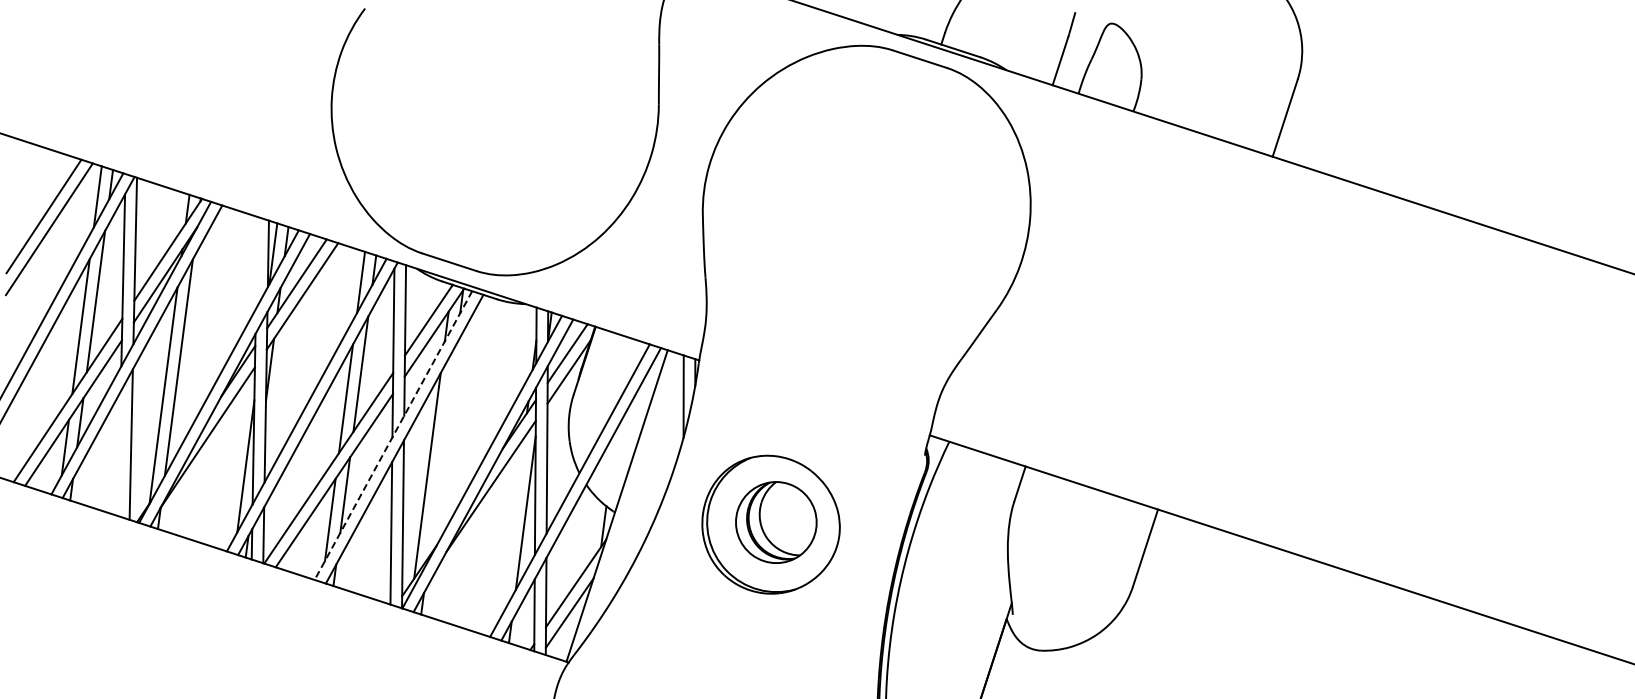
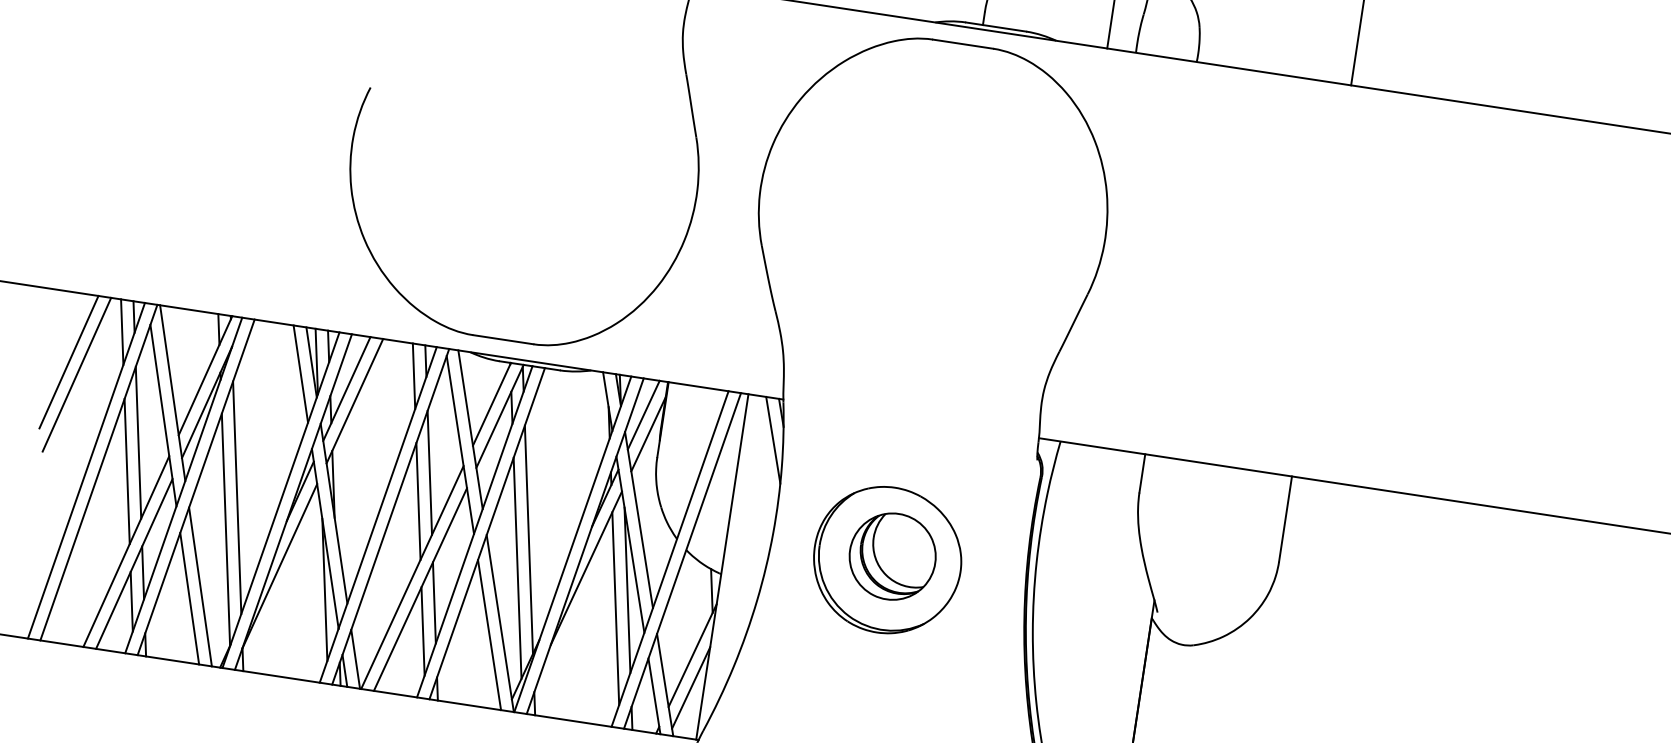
line: (256, 262) -> (300, 373), added
line: (393, 436) -> (474, 532), dashed -> solid
line: (442, 451) -> (529, 540), added
line: (119, 453) -> (189, 598), added
line: (511, 527) -> (614, 607), added

